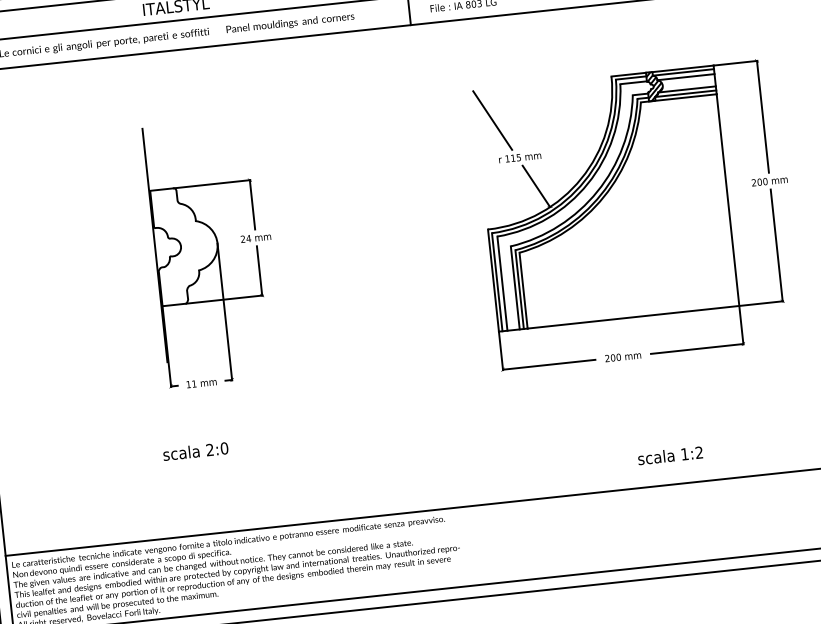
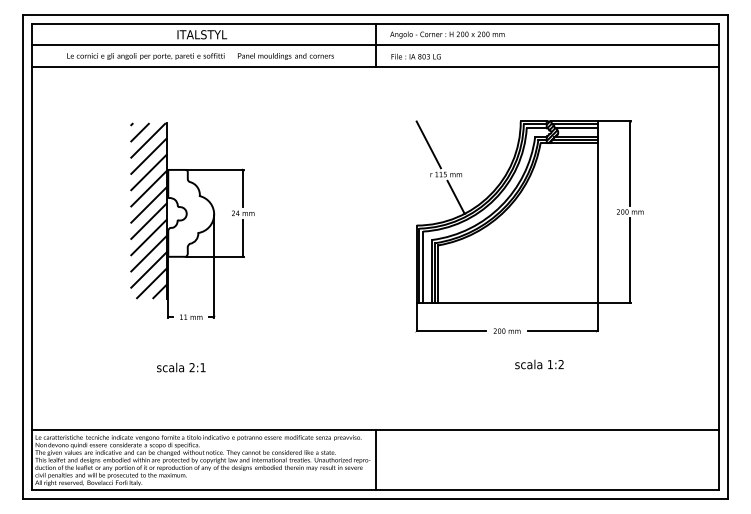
hatch: (129, 247) -> (148, 210), added
text: (223, 448) -> (202, 367), 2:0 -> 2:1
text: (670, 455) -> (539, 364), moved
line: (466, 545) -> (375, 459), added

